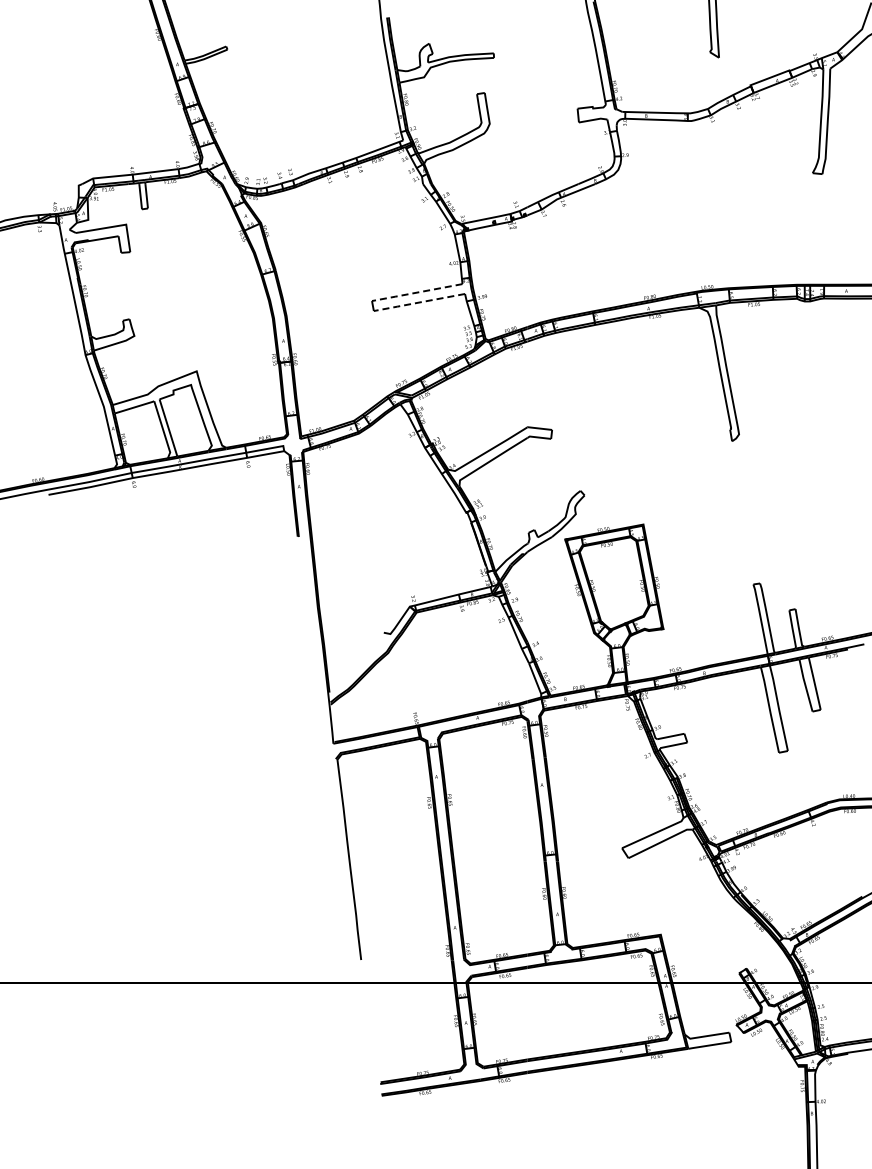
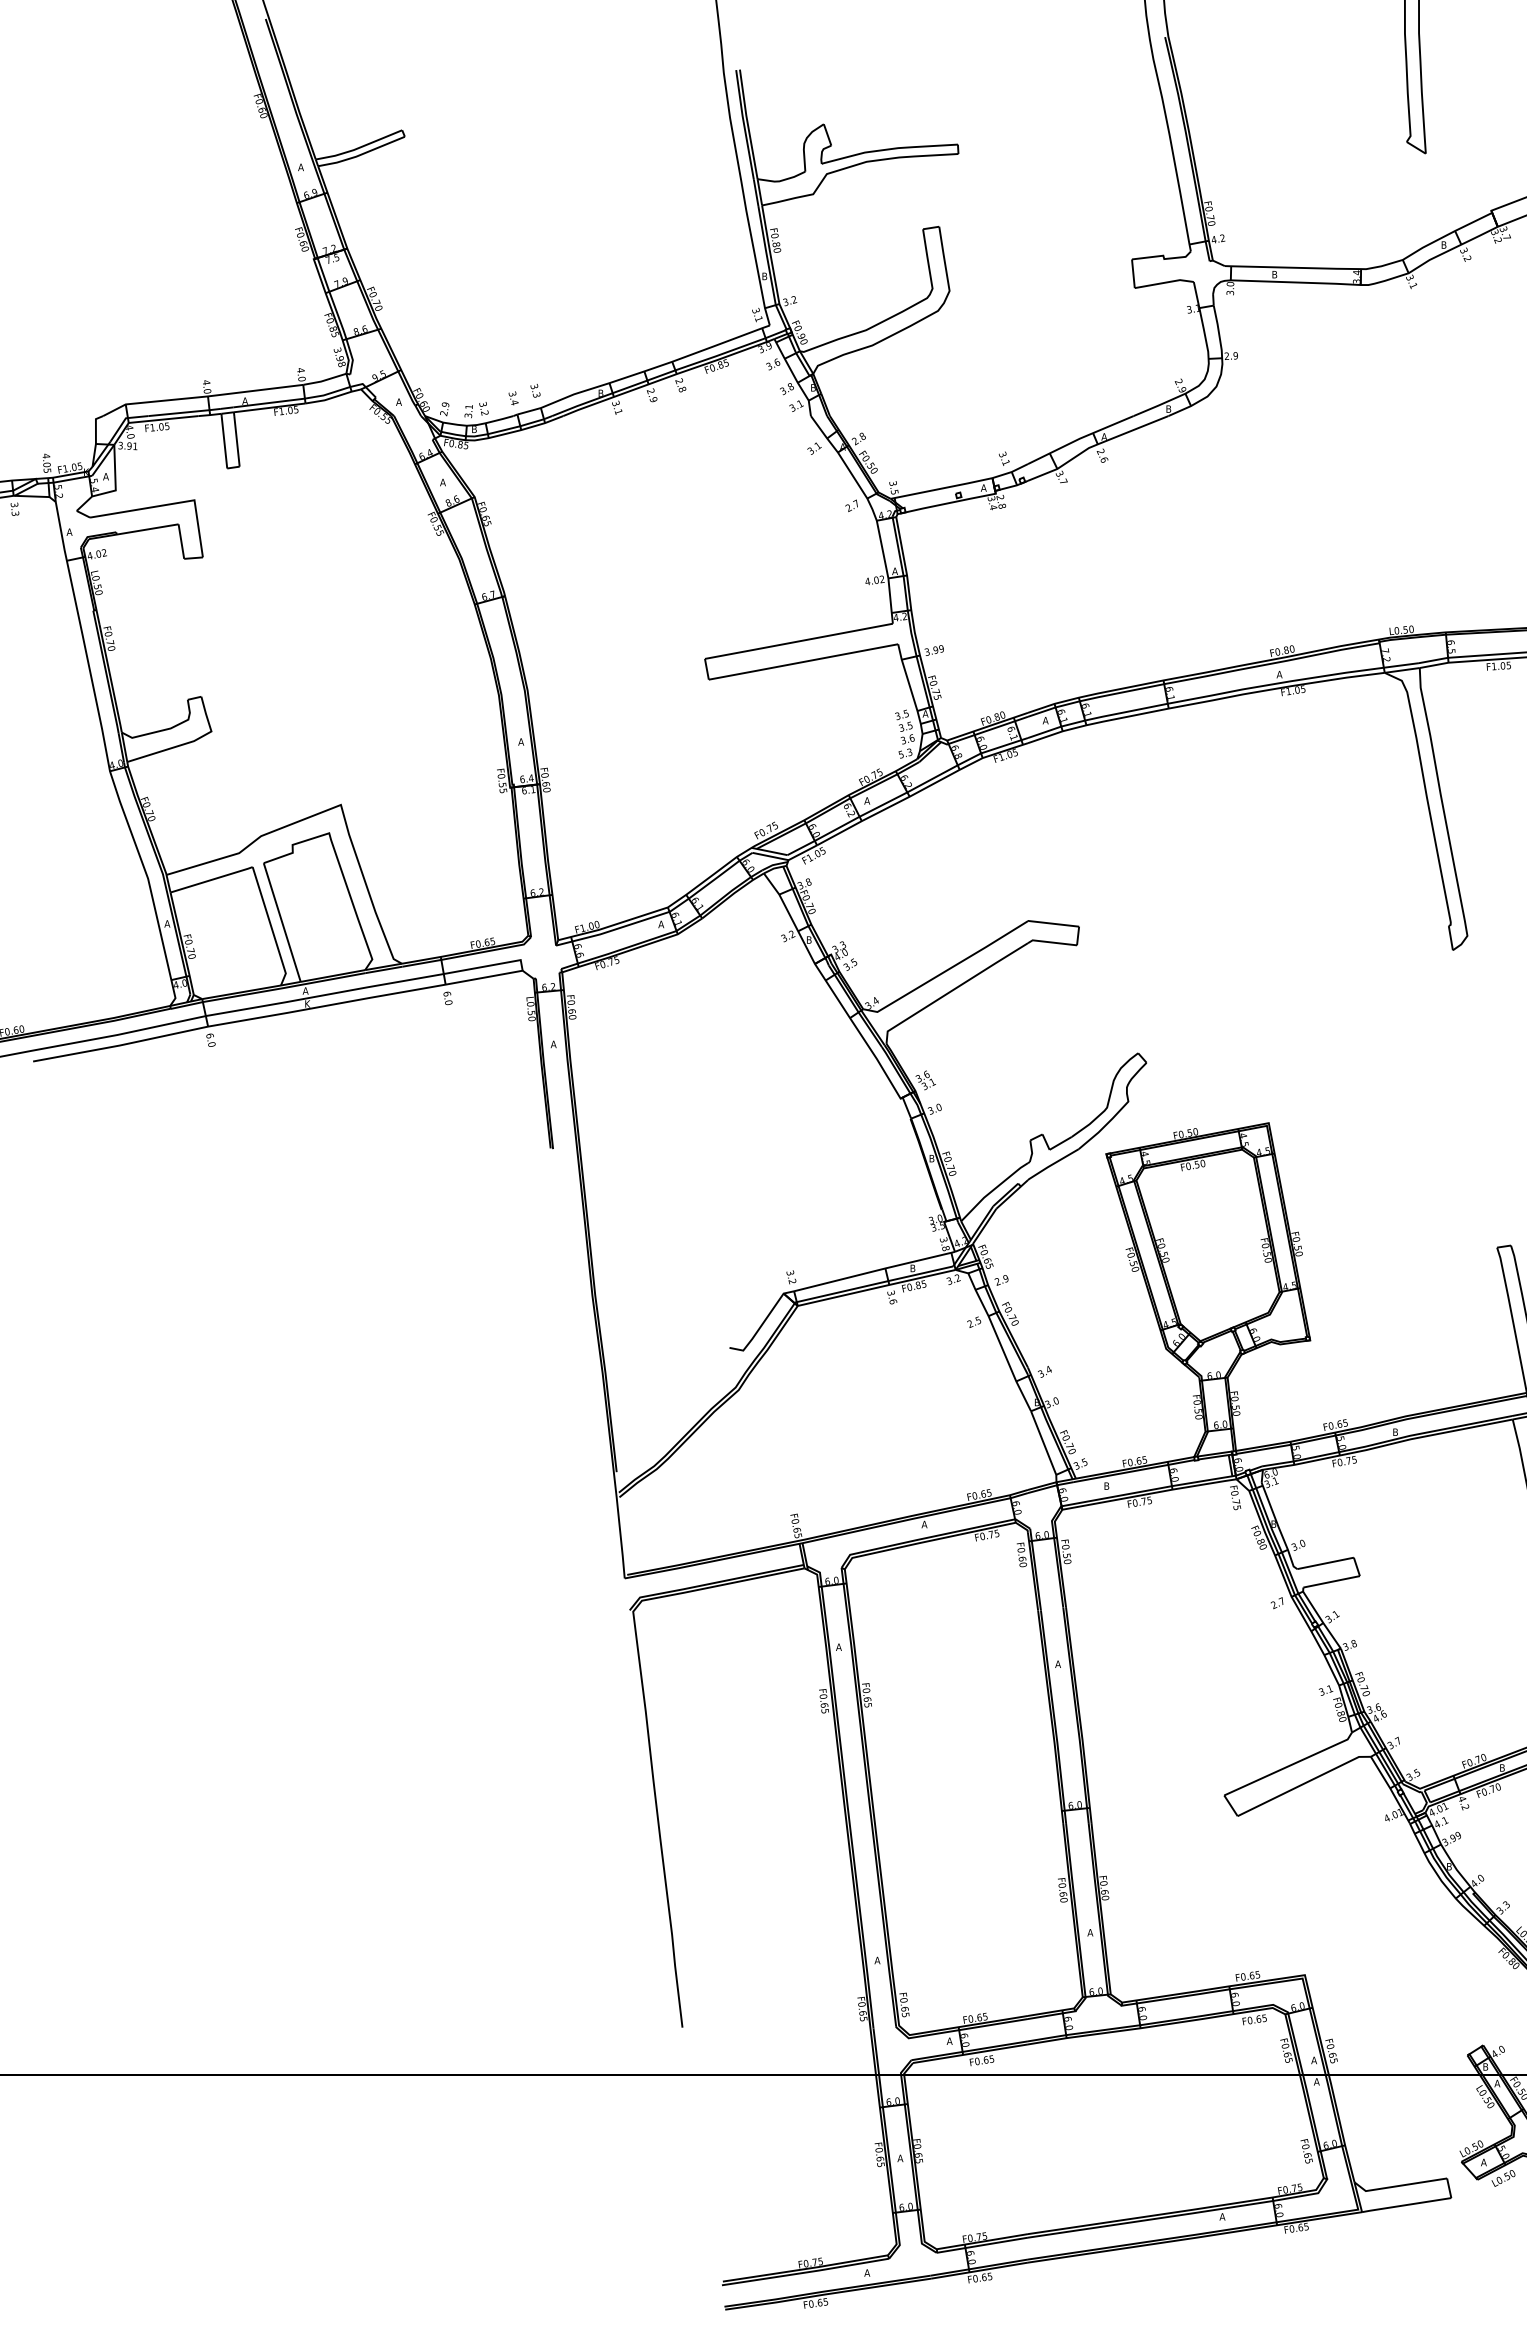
line: (417, 292) -> (799, 641), dashed -> solid
line: (419, 302) -> (803, 661), dashed -> solid

